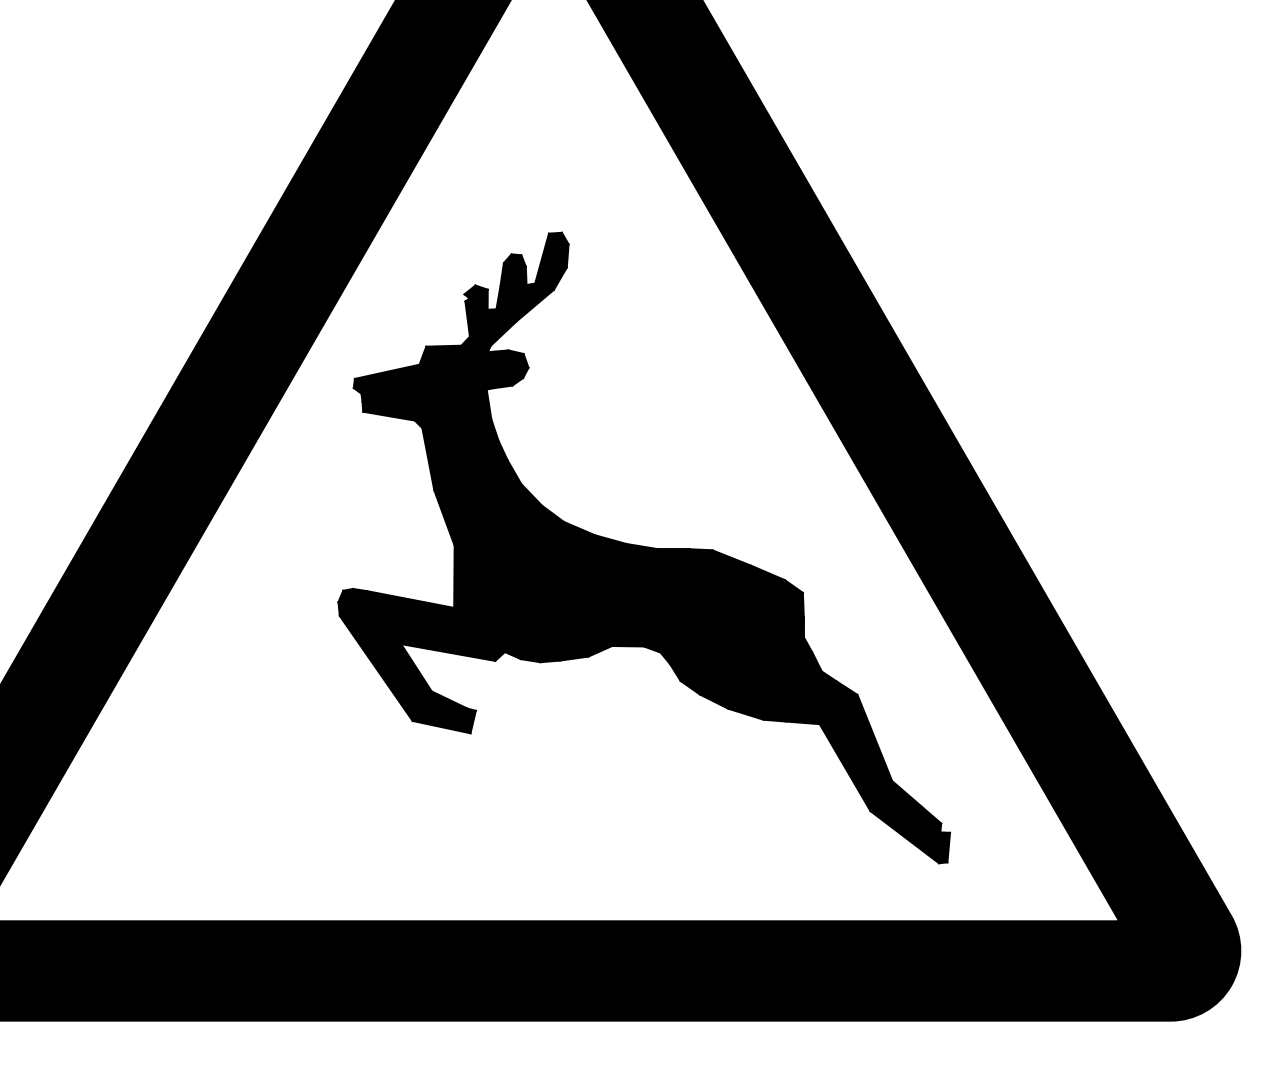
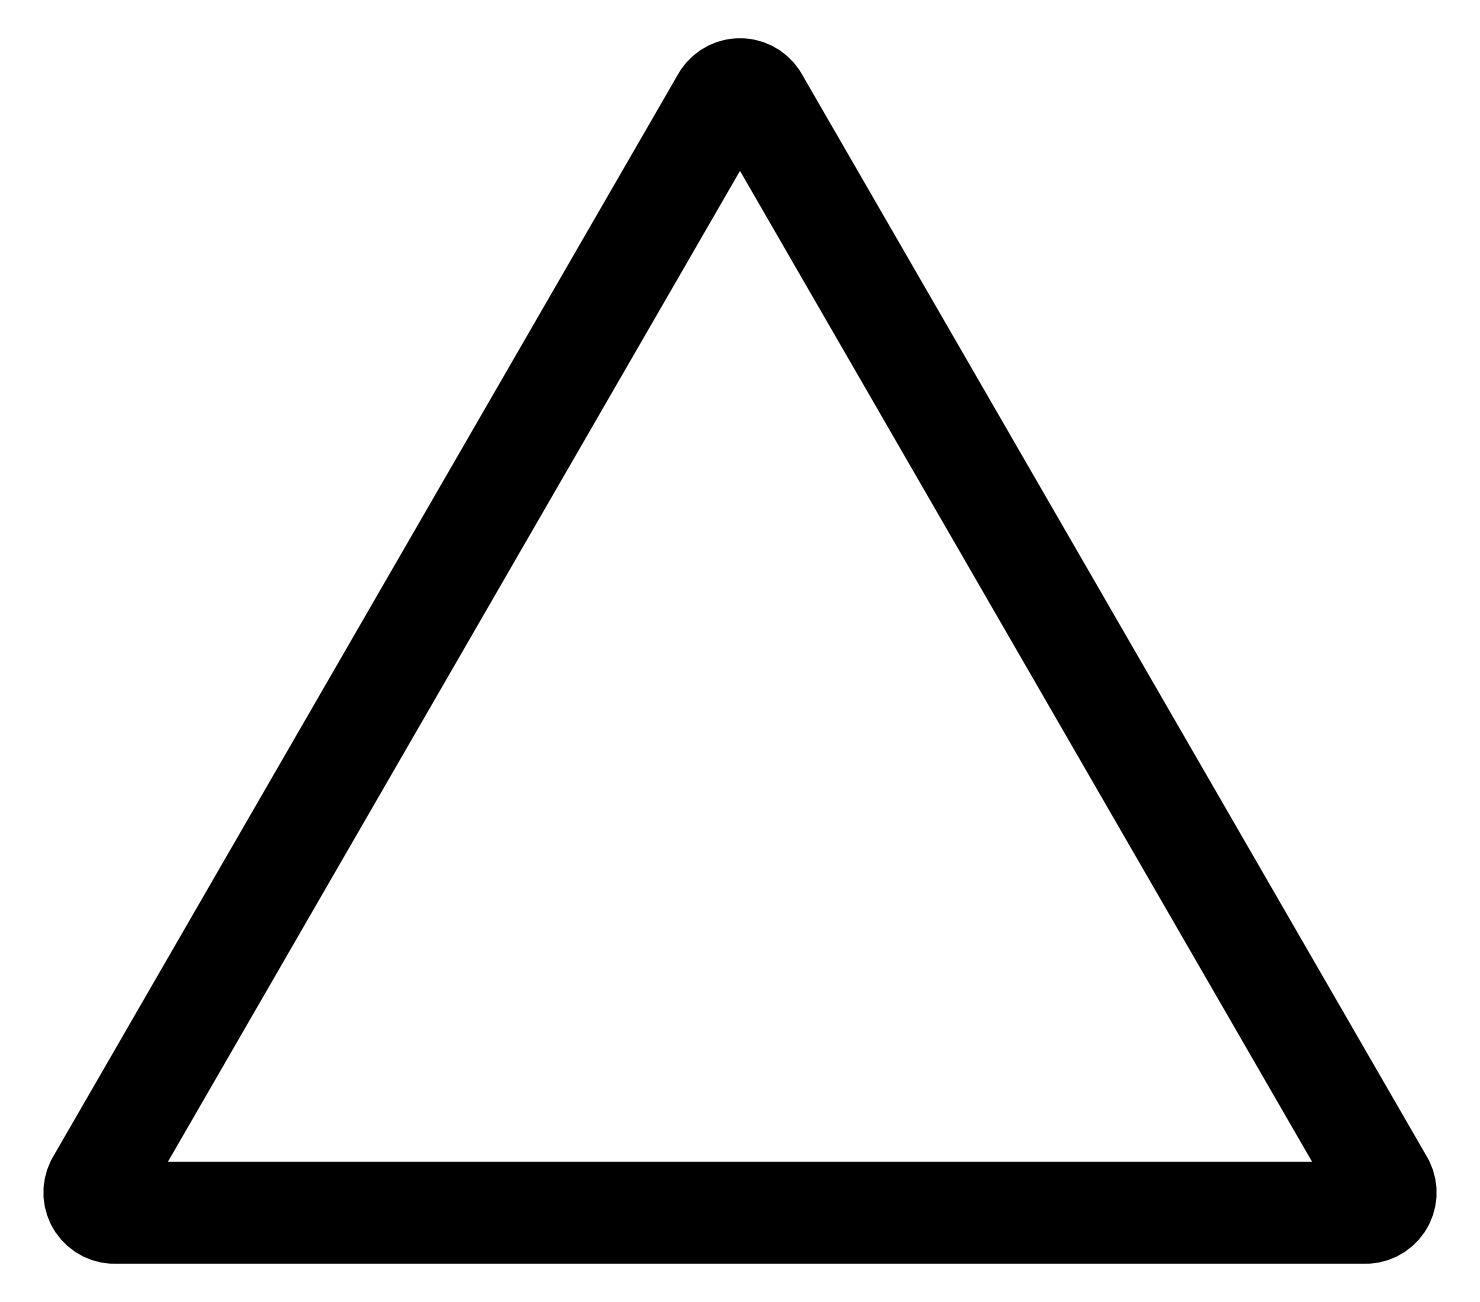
part: (644, 547) -> (835, 786), removed

